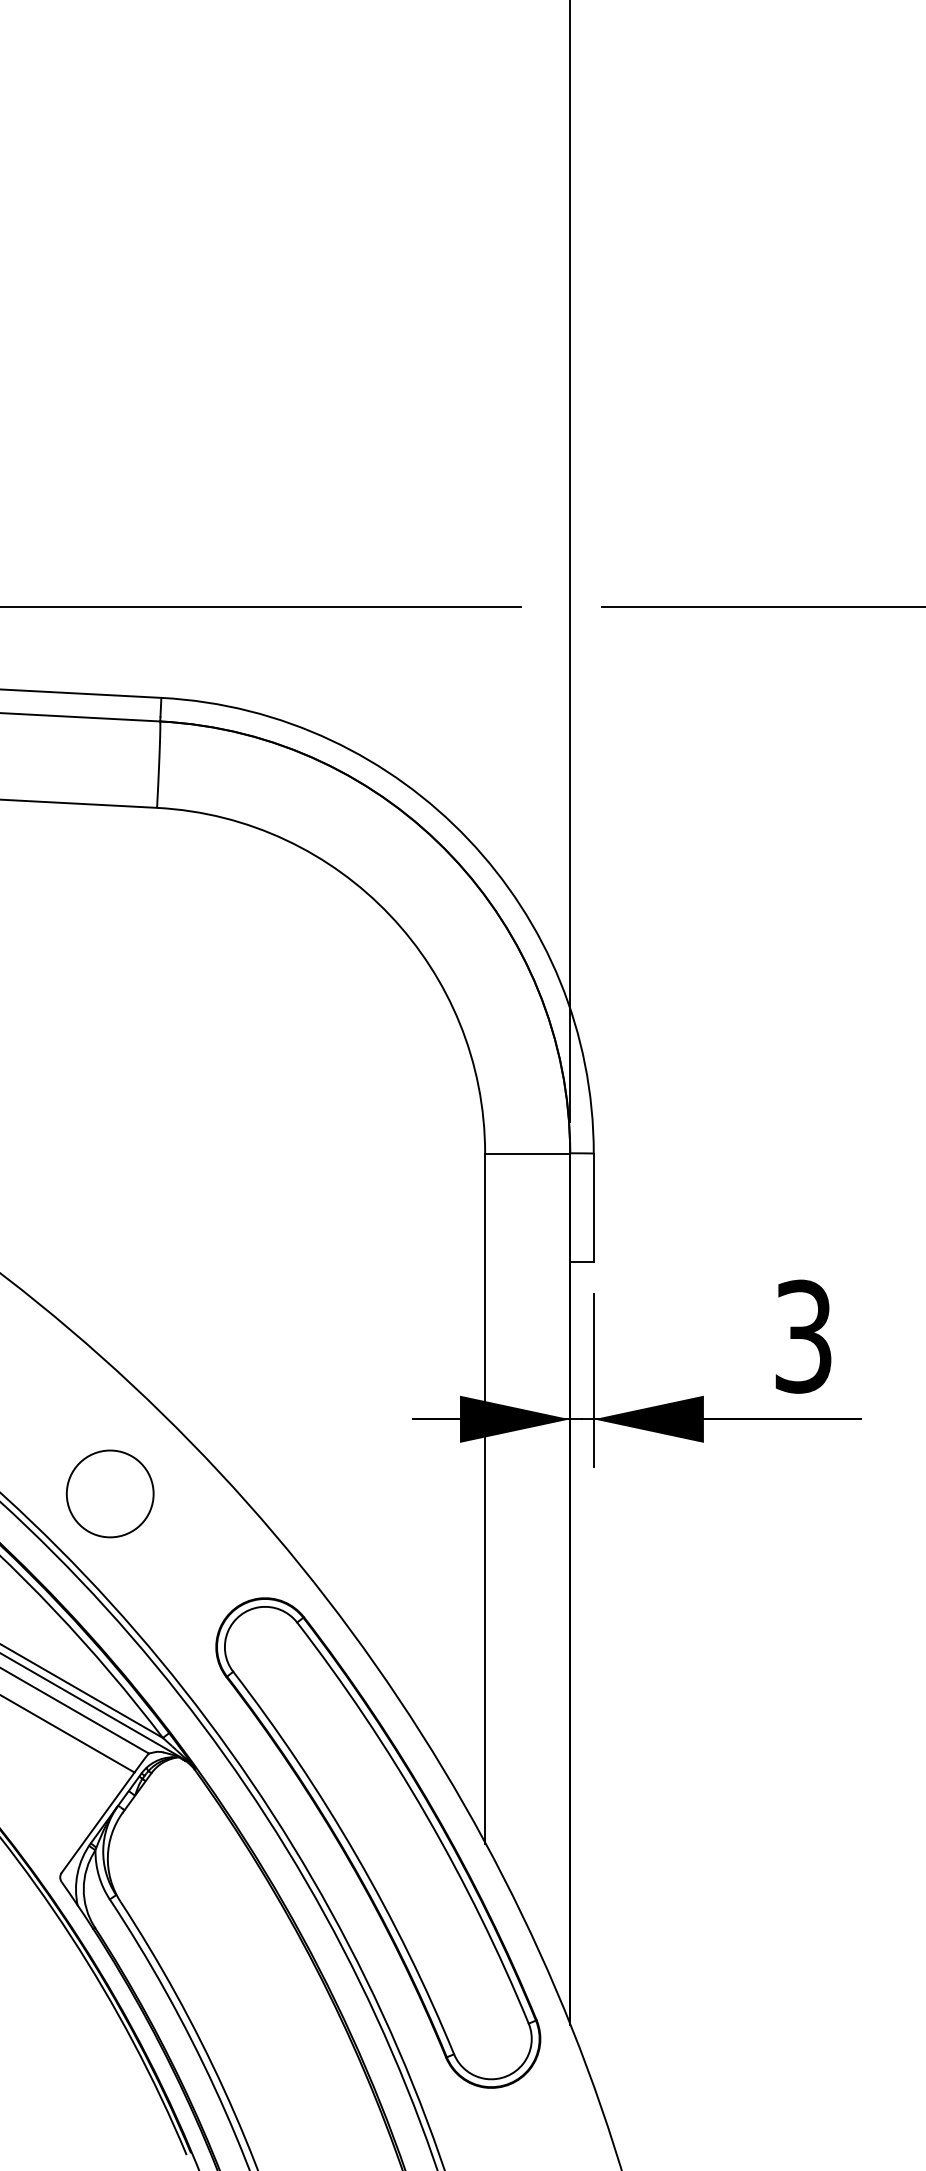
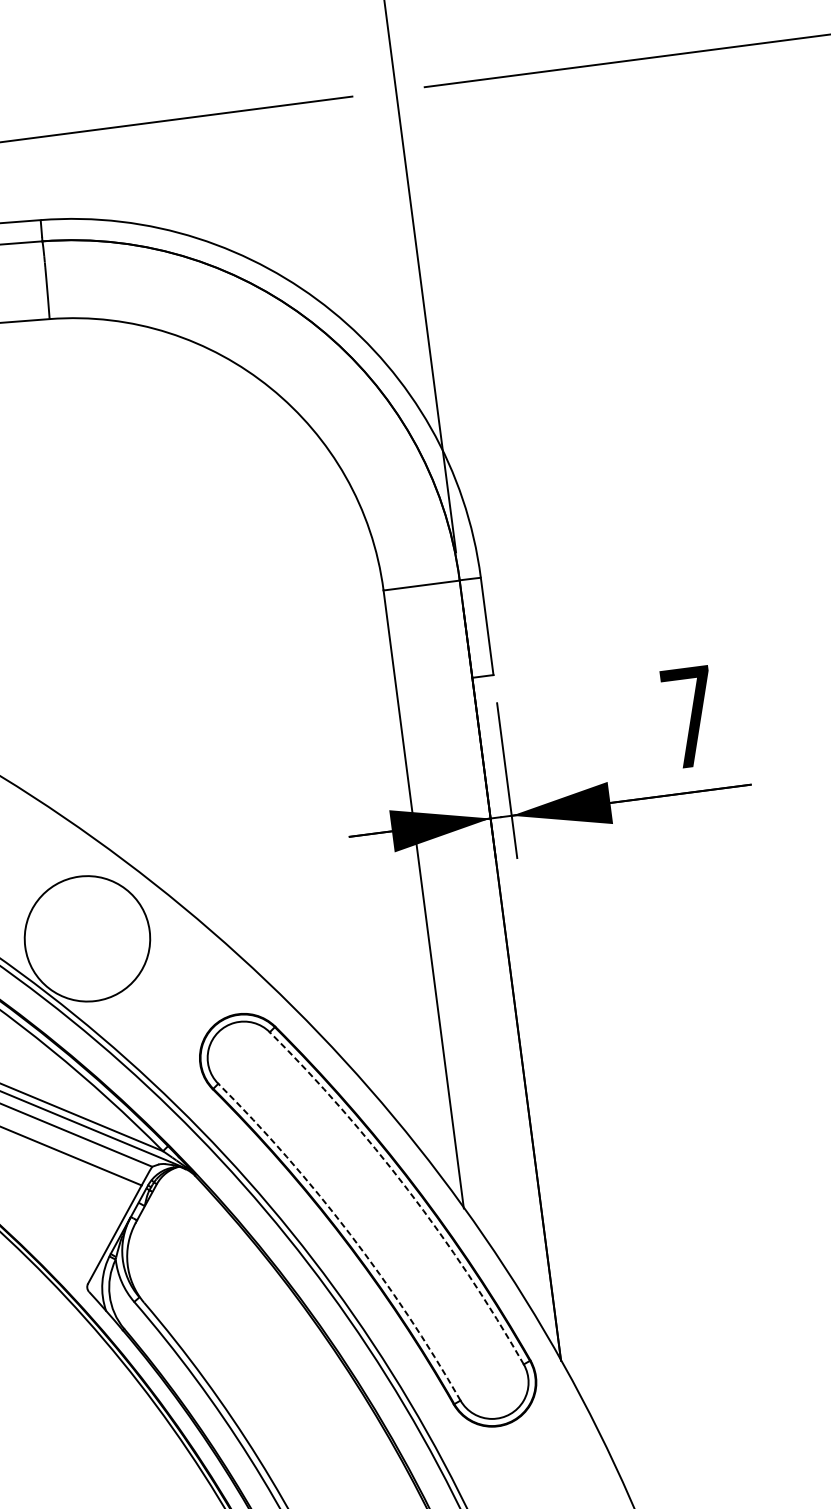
text: (803, 1336) -> (689, 717), 3 -> 7
circle: (109, 1493) -> (86, 938), size x1.6
arc: (426, 1815) -> (408, 1189), solid -> dashed
arc: (356, 1855) -> (350, 1233), solid -> dashed

